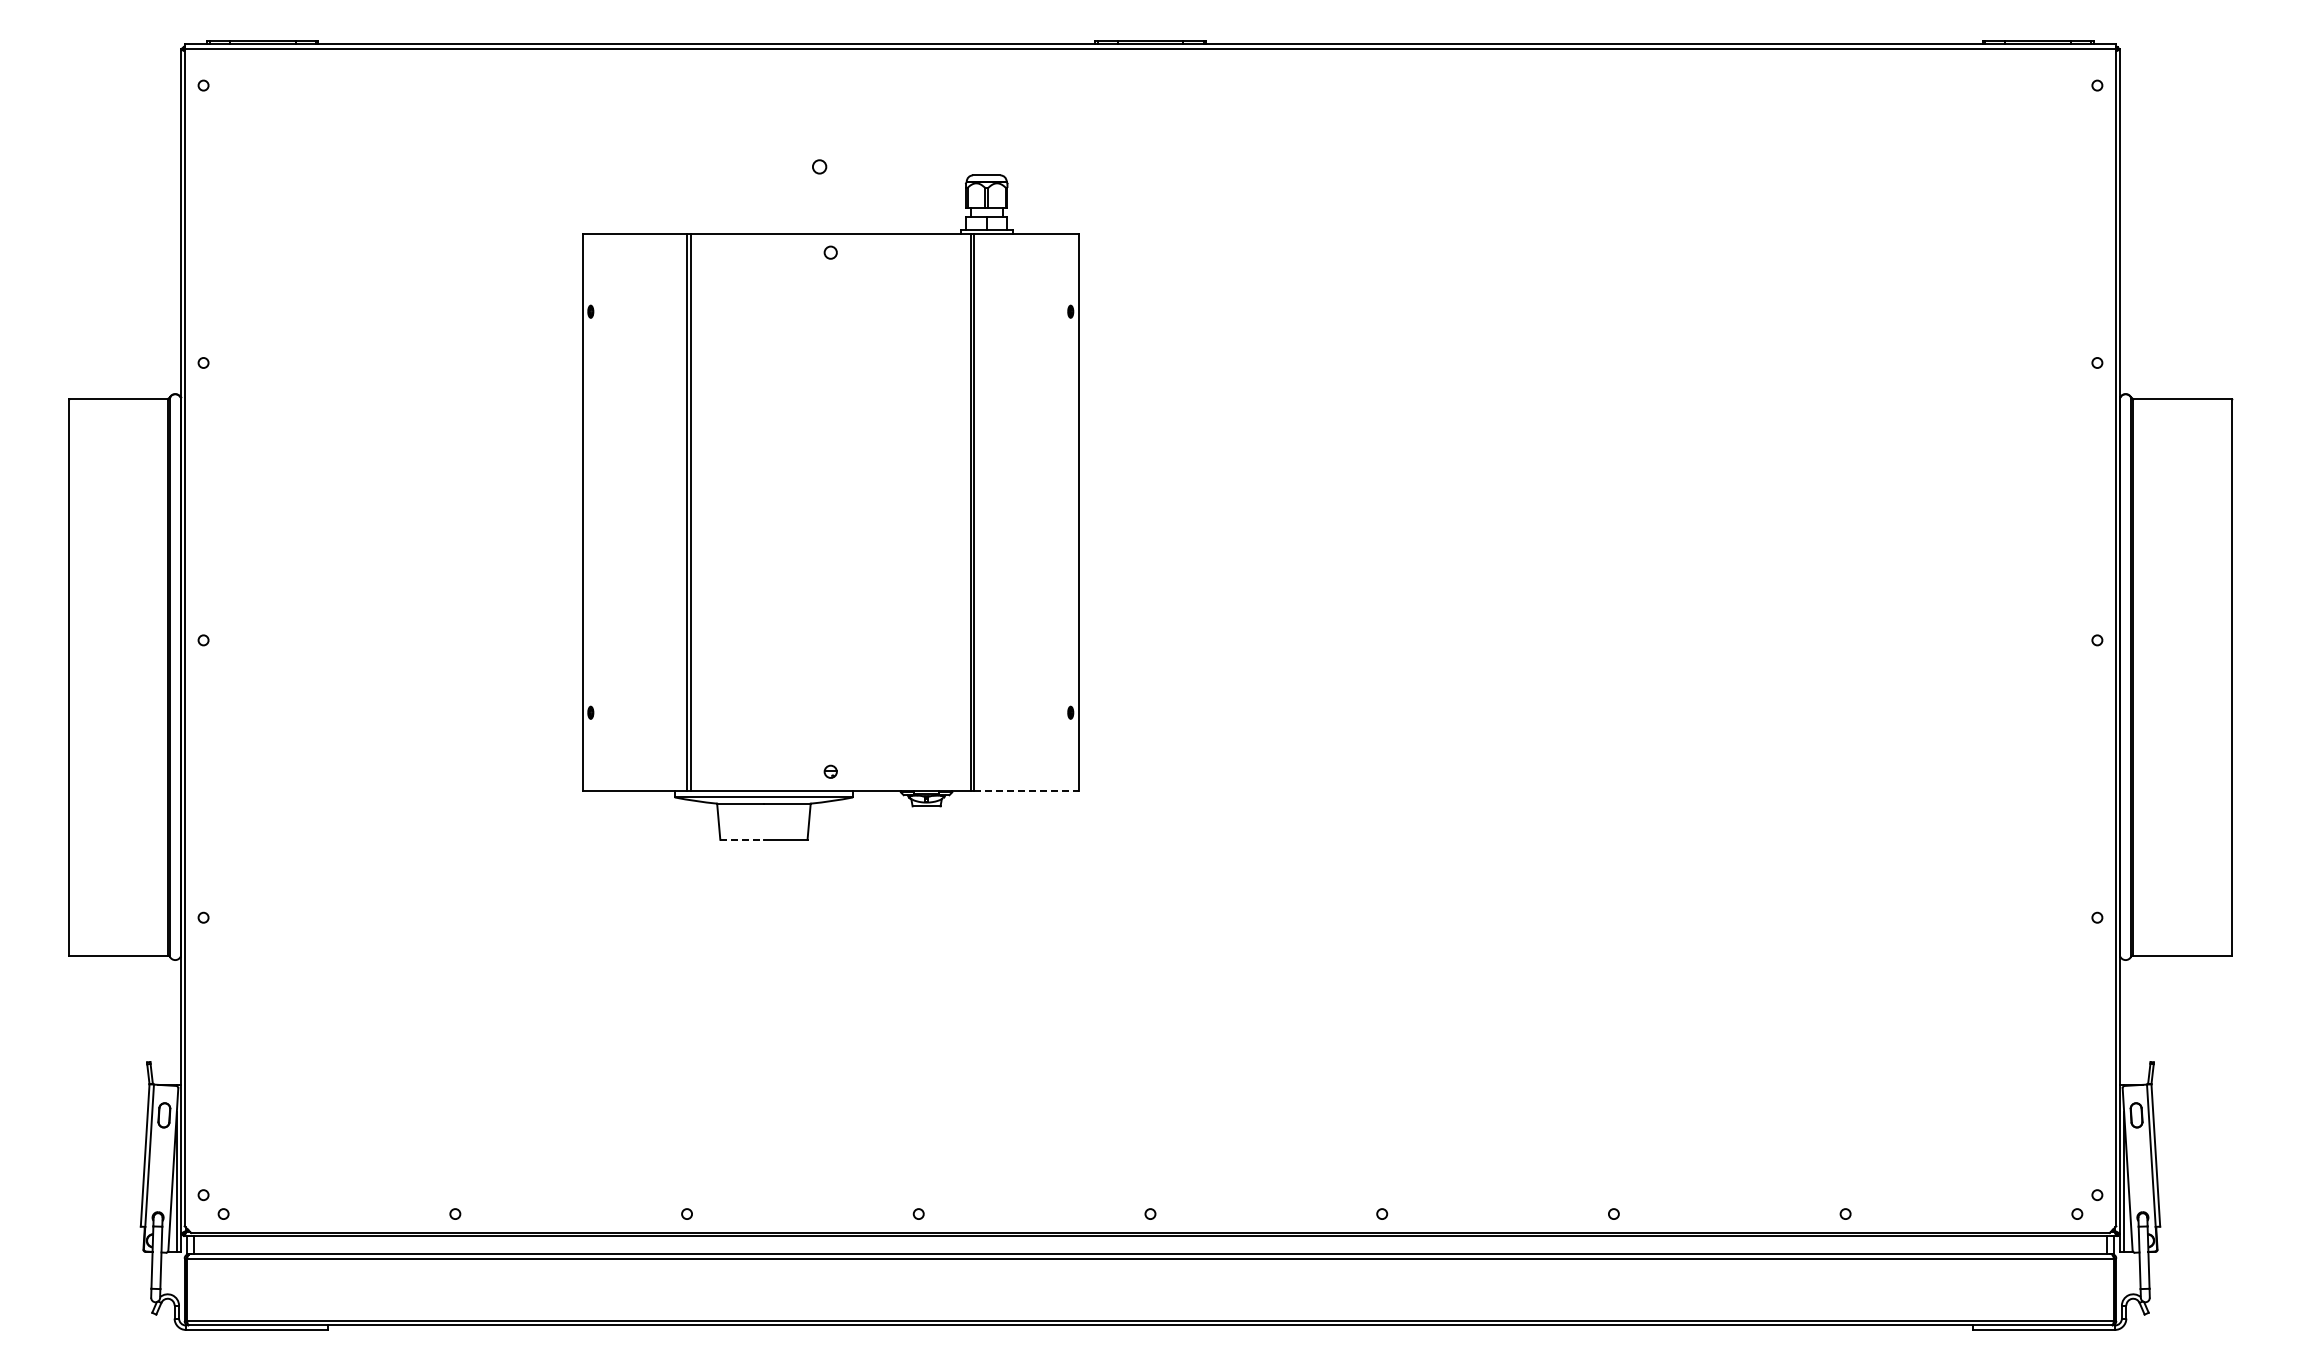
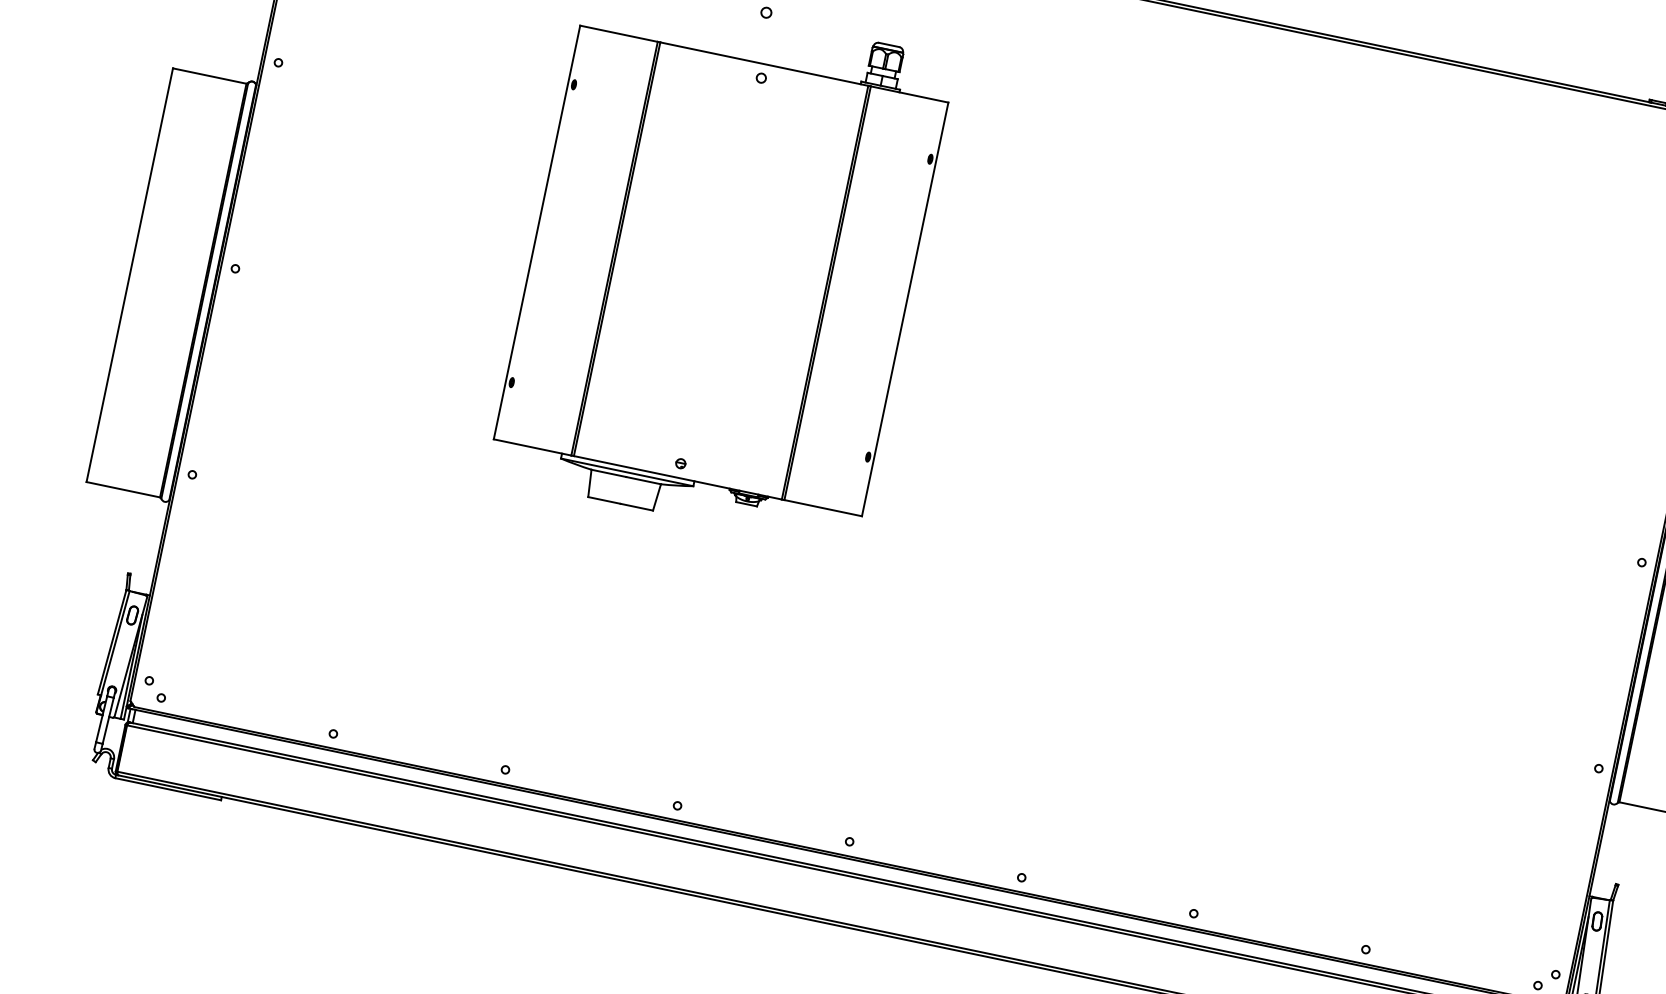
line: (1026, 790) -> (823, 507), dashed -> solid
line: (742, 839) -> (604, 500), dashed -> solid

